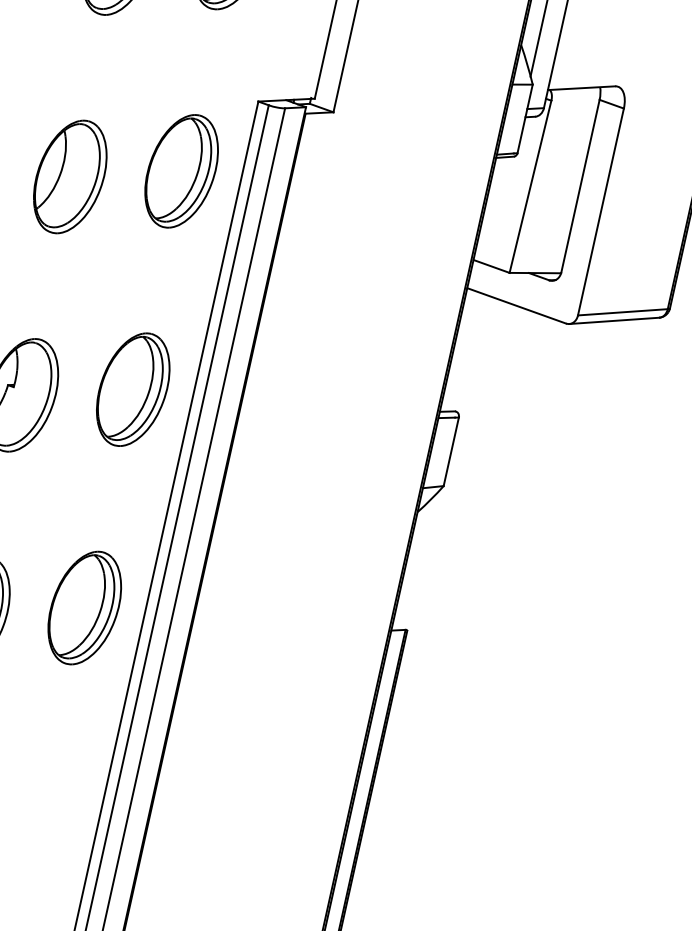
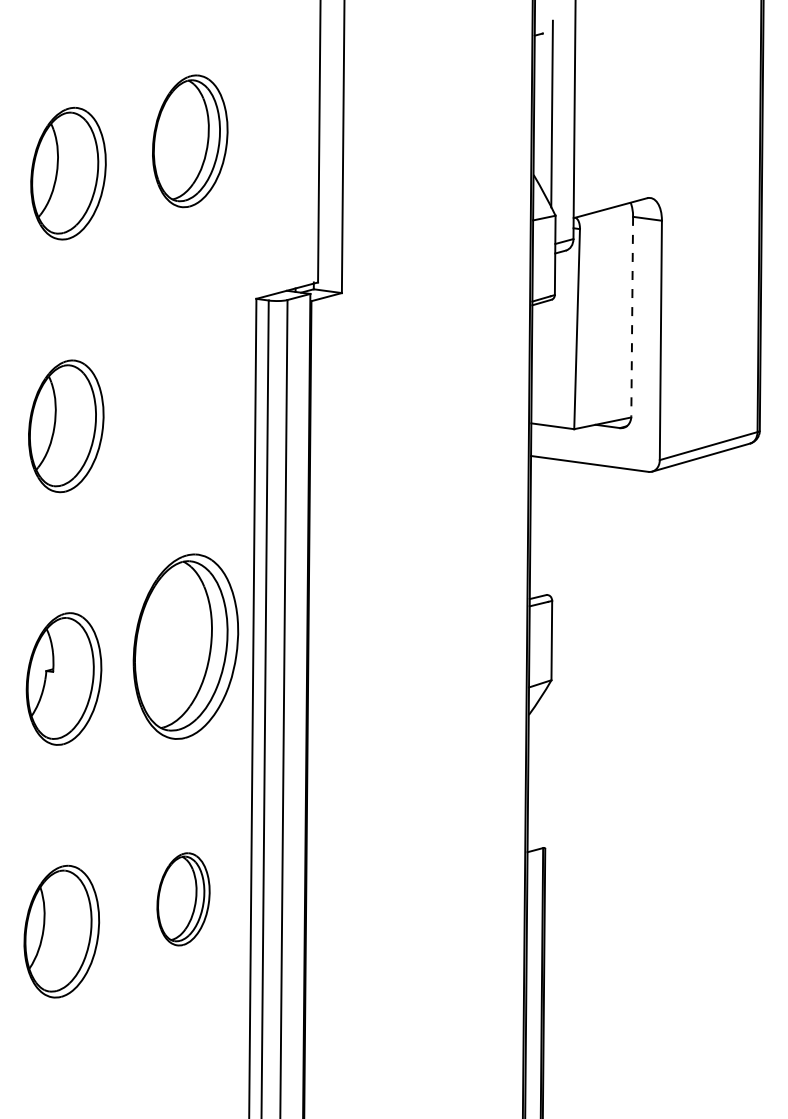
part: (181, 170) -> (187, 393), removed
line: (580, 186) -> (632, 316), solid -> dashed
part: (133, 389) -> (185, 646), size x1.4
part: (84, 608) -> (183, 899), size x0.7

